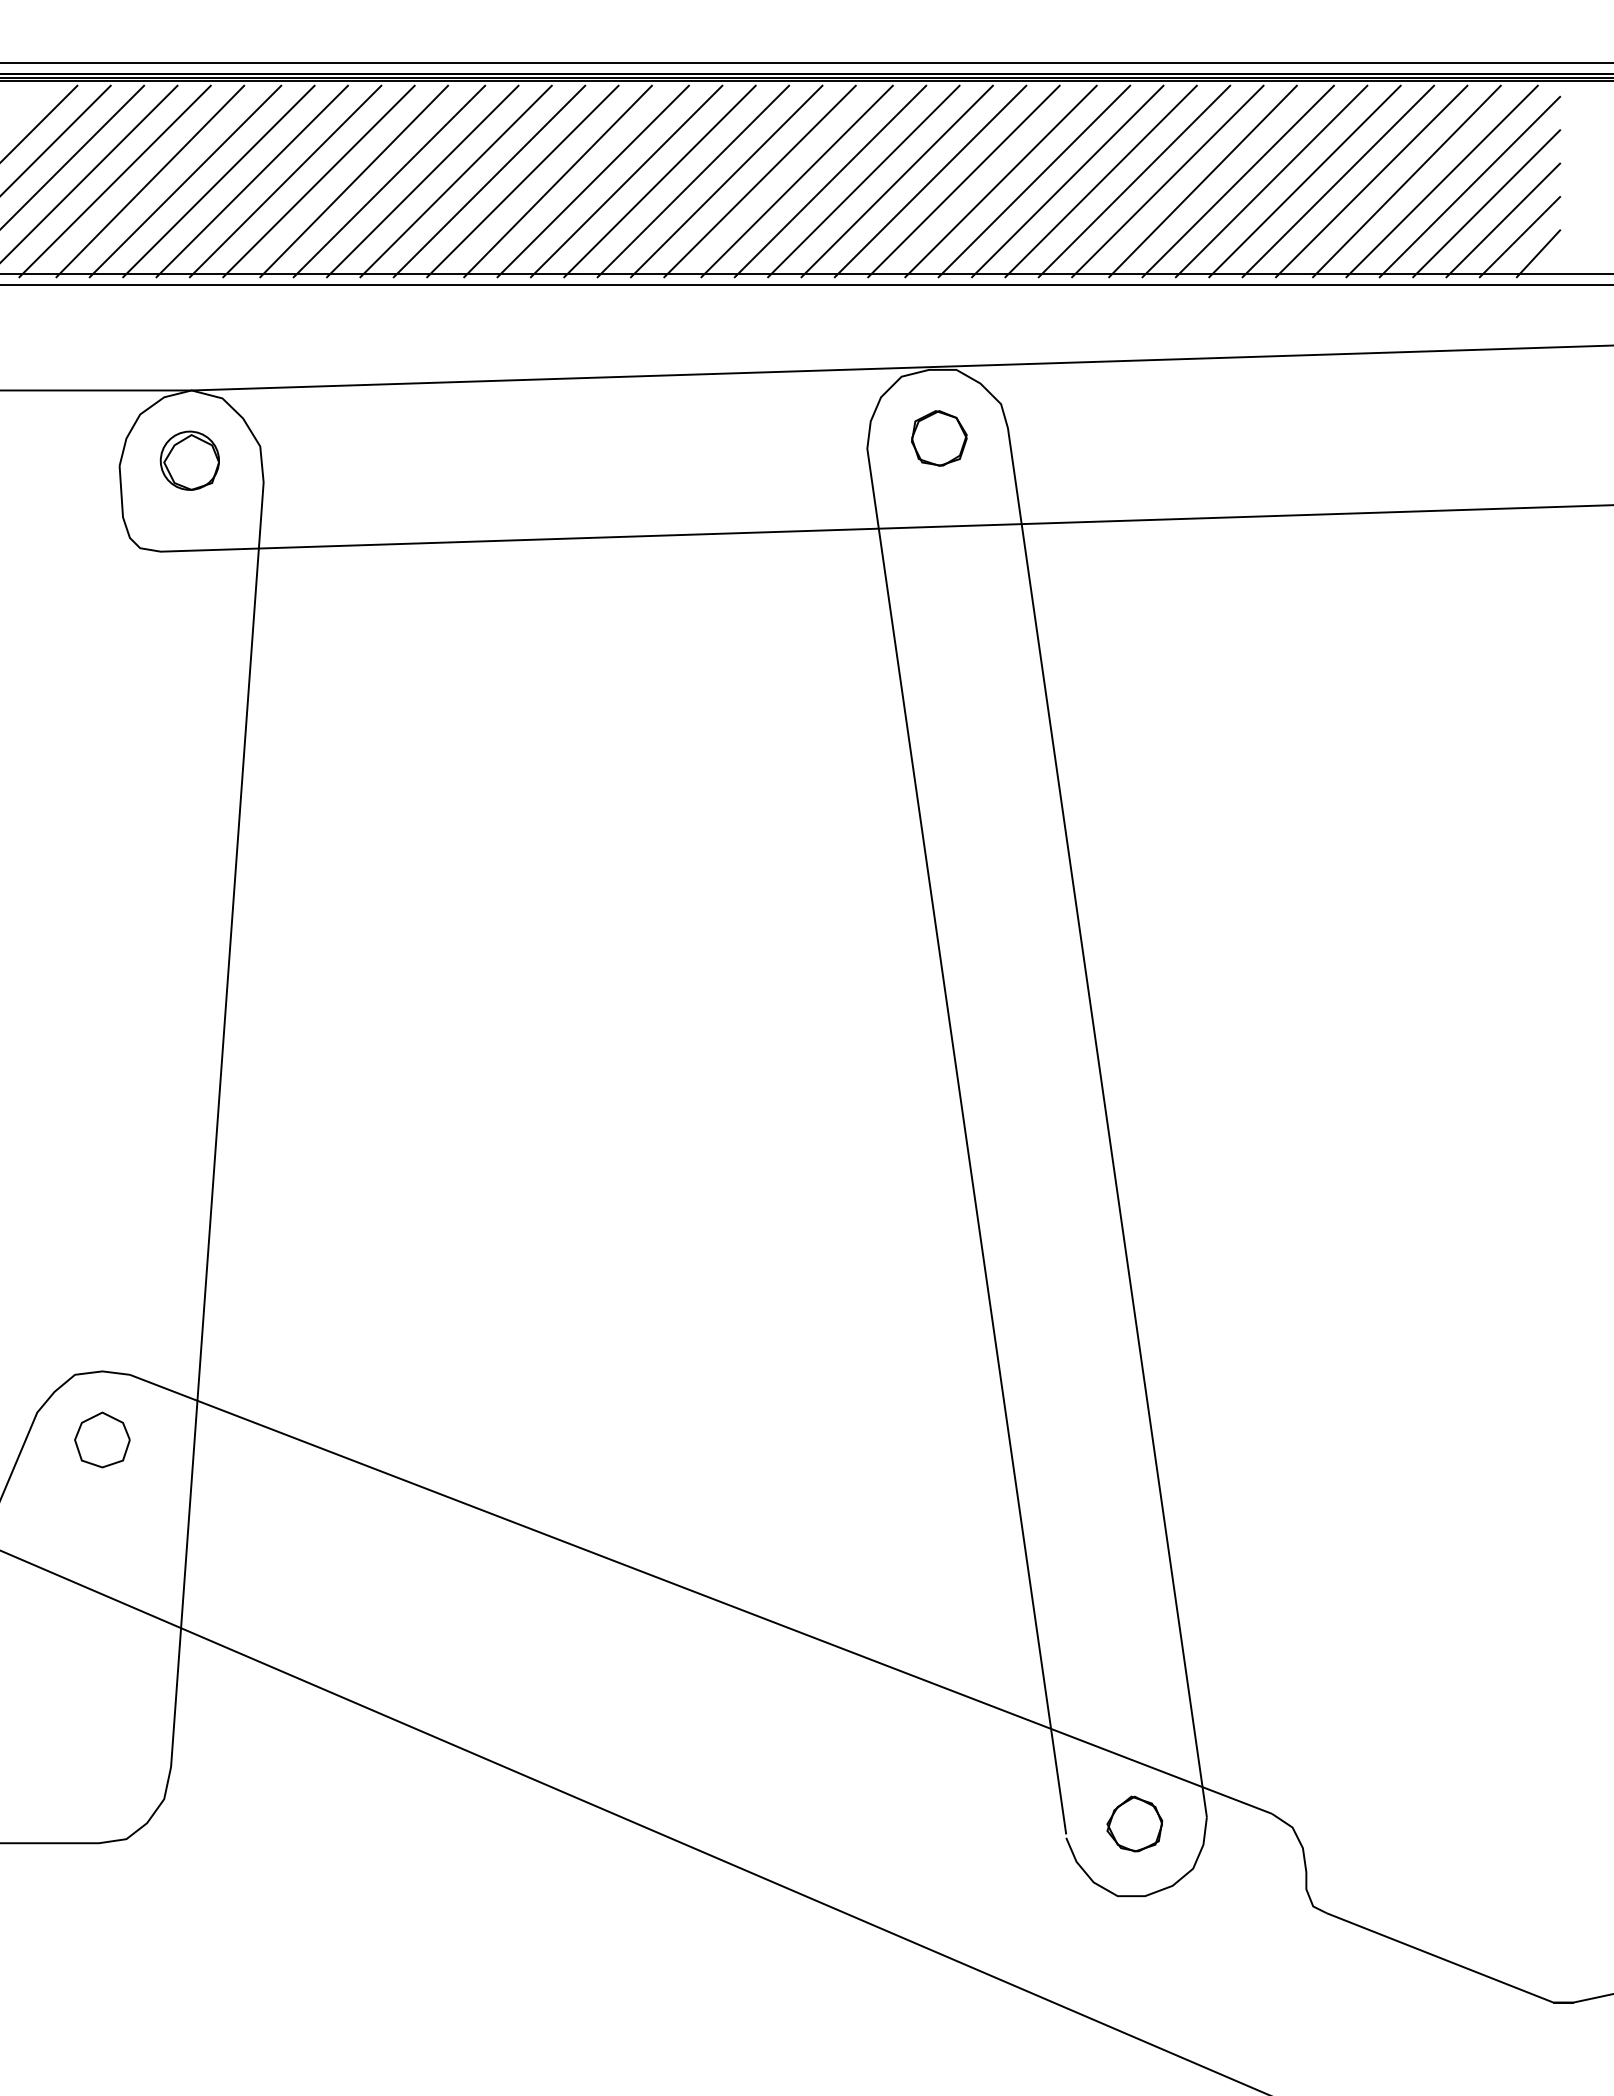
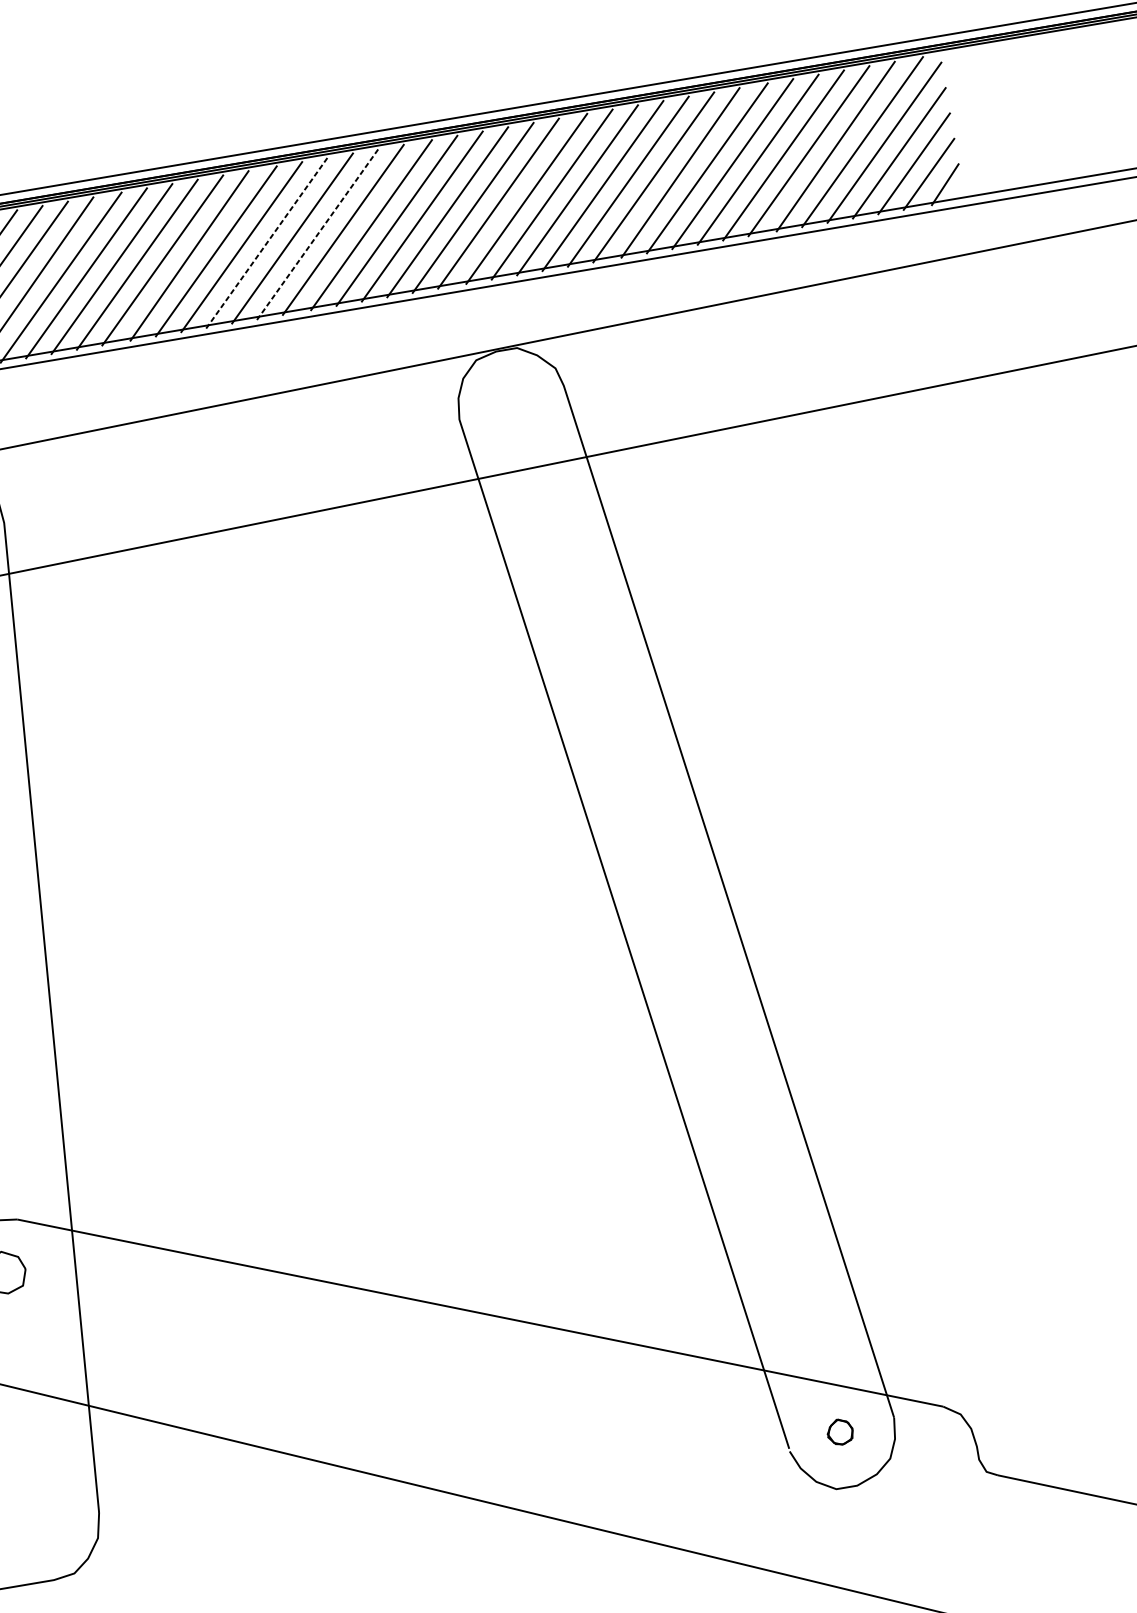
line: (660, 181) -> (267, 242), solid -> dashed
line: (727, 181) -> (318, 234), solid -> dashed
part: (939, 438) -> (513, 402), removed
part: (1134, 1823) -> (839, 1431), size x0.6

